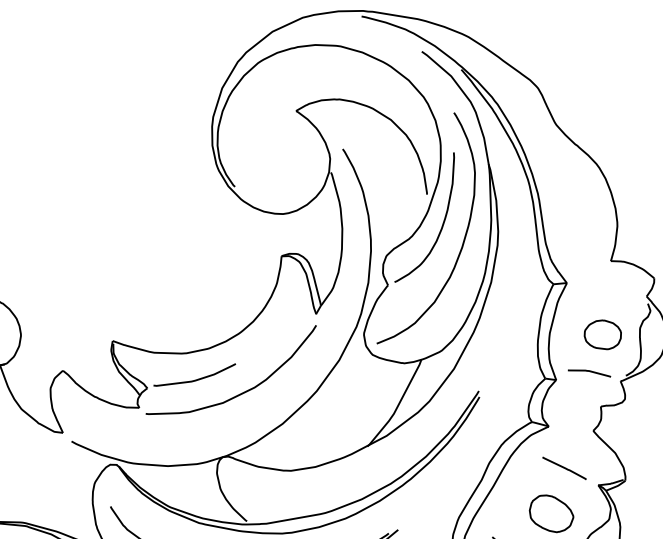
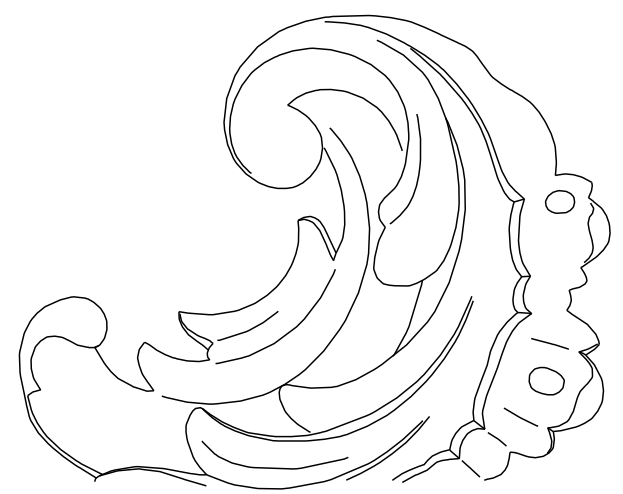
curve: (464, 237) -> (437, 178), removed
part: (602, 334) -> (559, 201), moved
curve: (590, 371) -> (555, 264), removed

